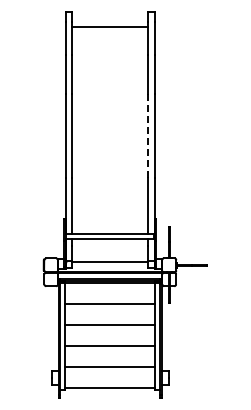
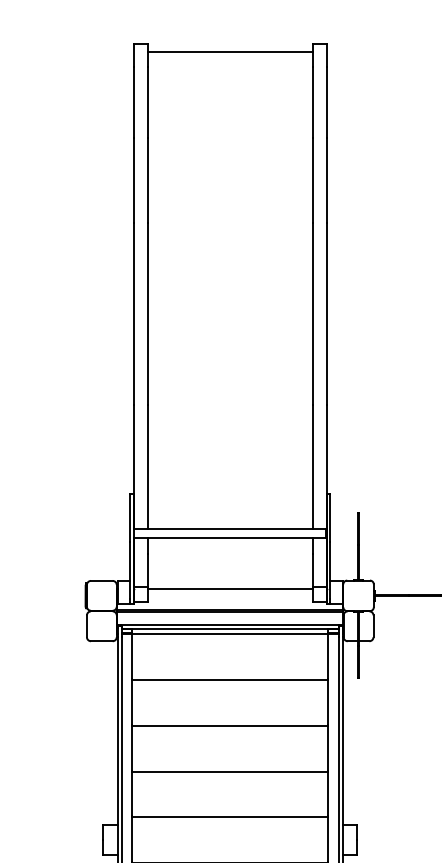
line: (110, 27) -> (230, 52), moved
line: (148, 135) -> (313, 313), dashed -> solid

